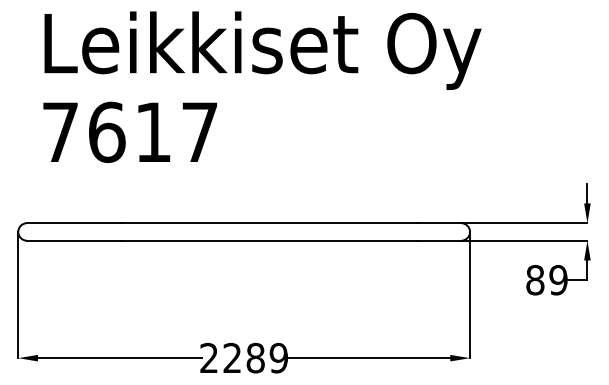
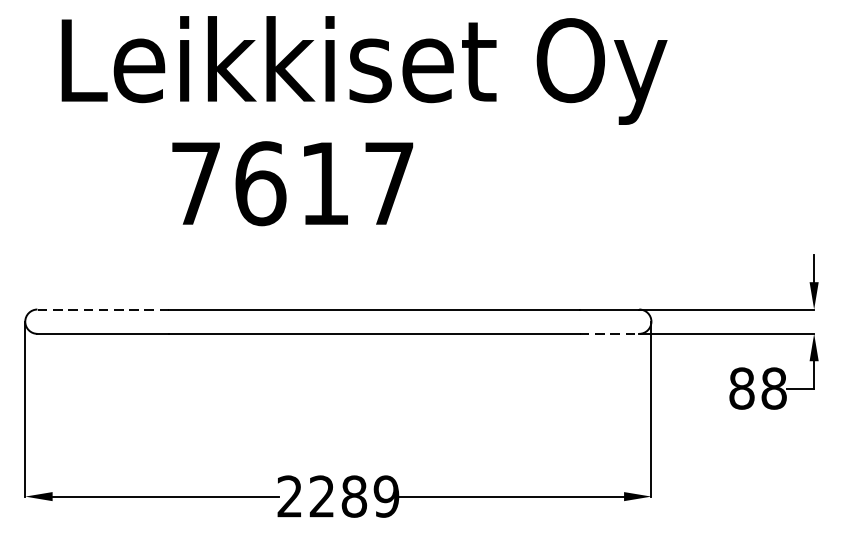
text: (129, 131) -> (291, 182), moved
line: (74, 223) -> (103, 309), solid -> dashed
line: (440, 240) -> (610, 333), solid -> dashed
text: (558, 280) -> (774, 388), 89 -> 88

